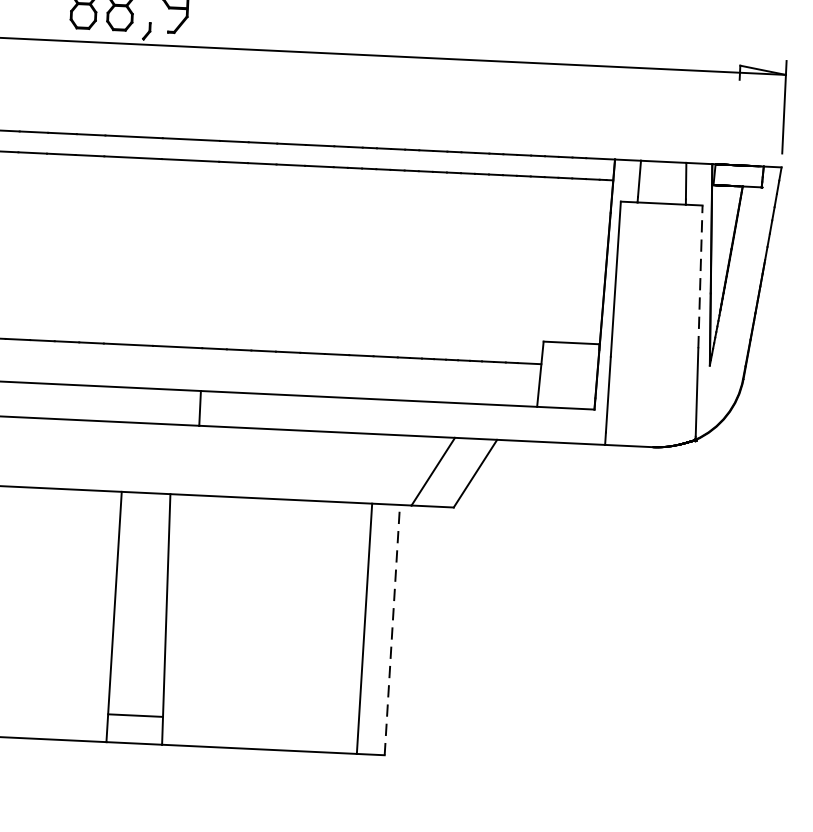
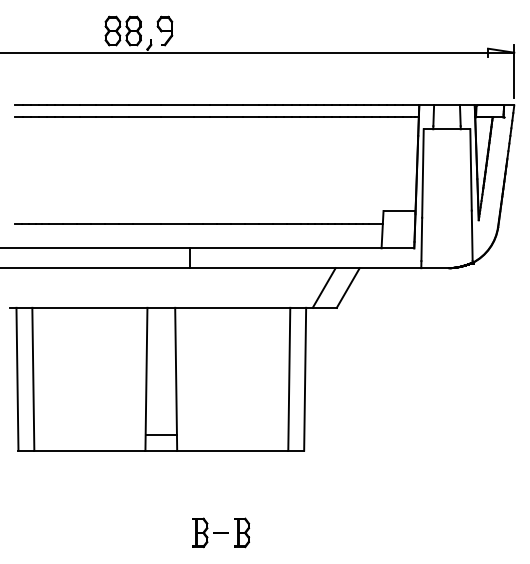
line: (701, 276) -> (471, 169), dashed -> solid
line: (393, 628) -> (305, 378), dashed -> solid

